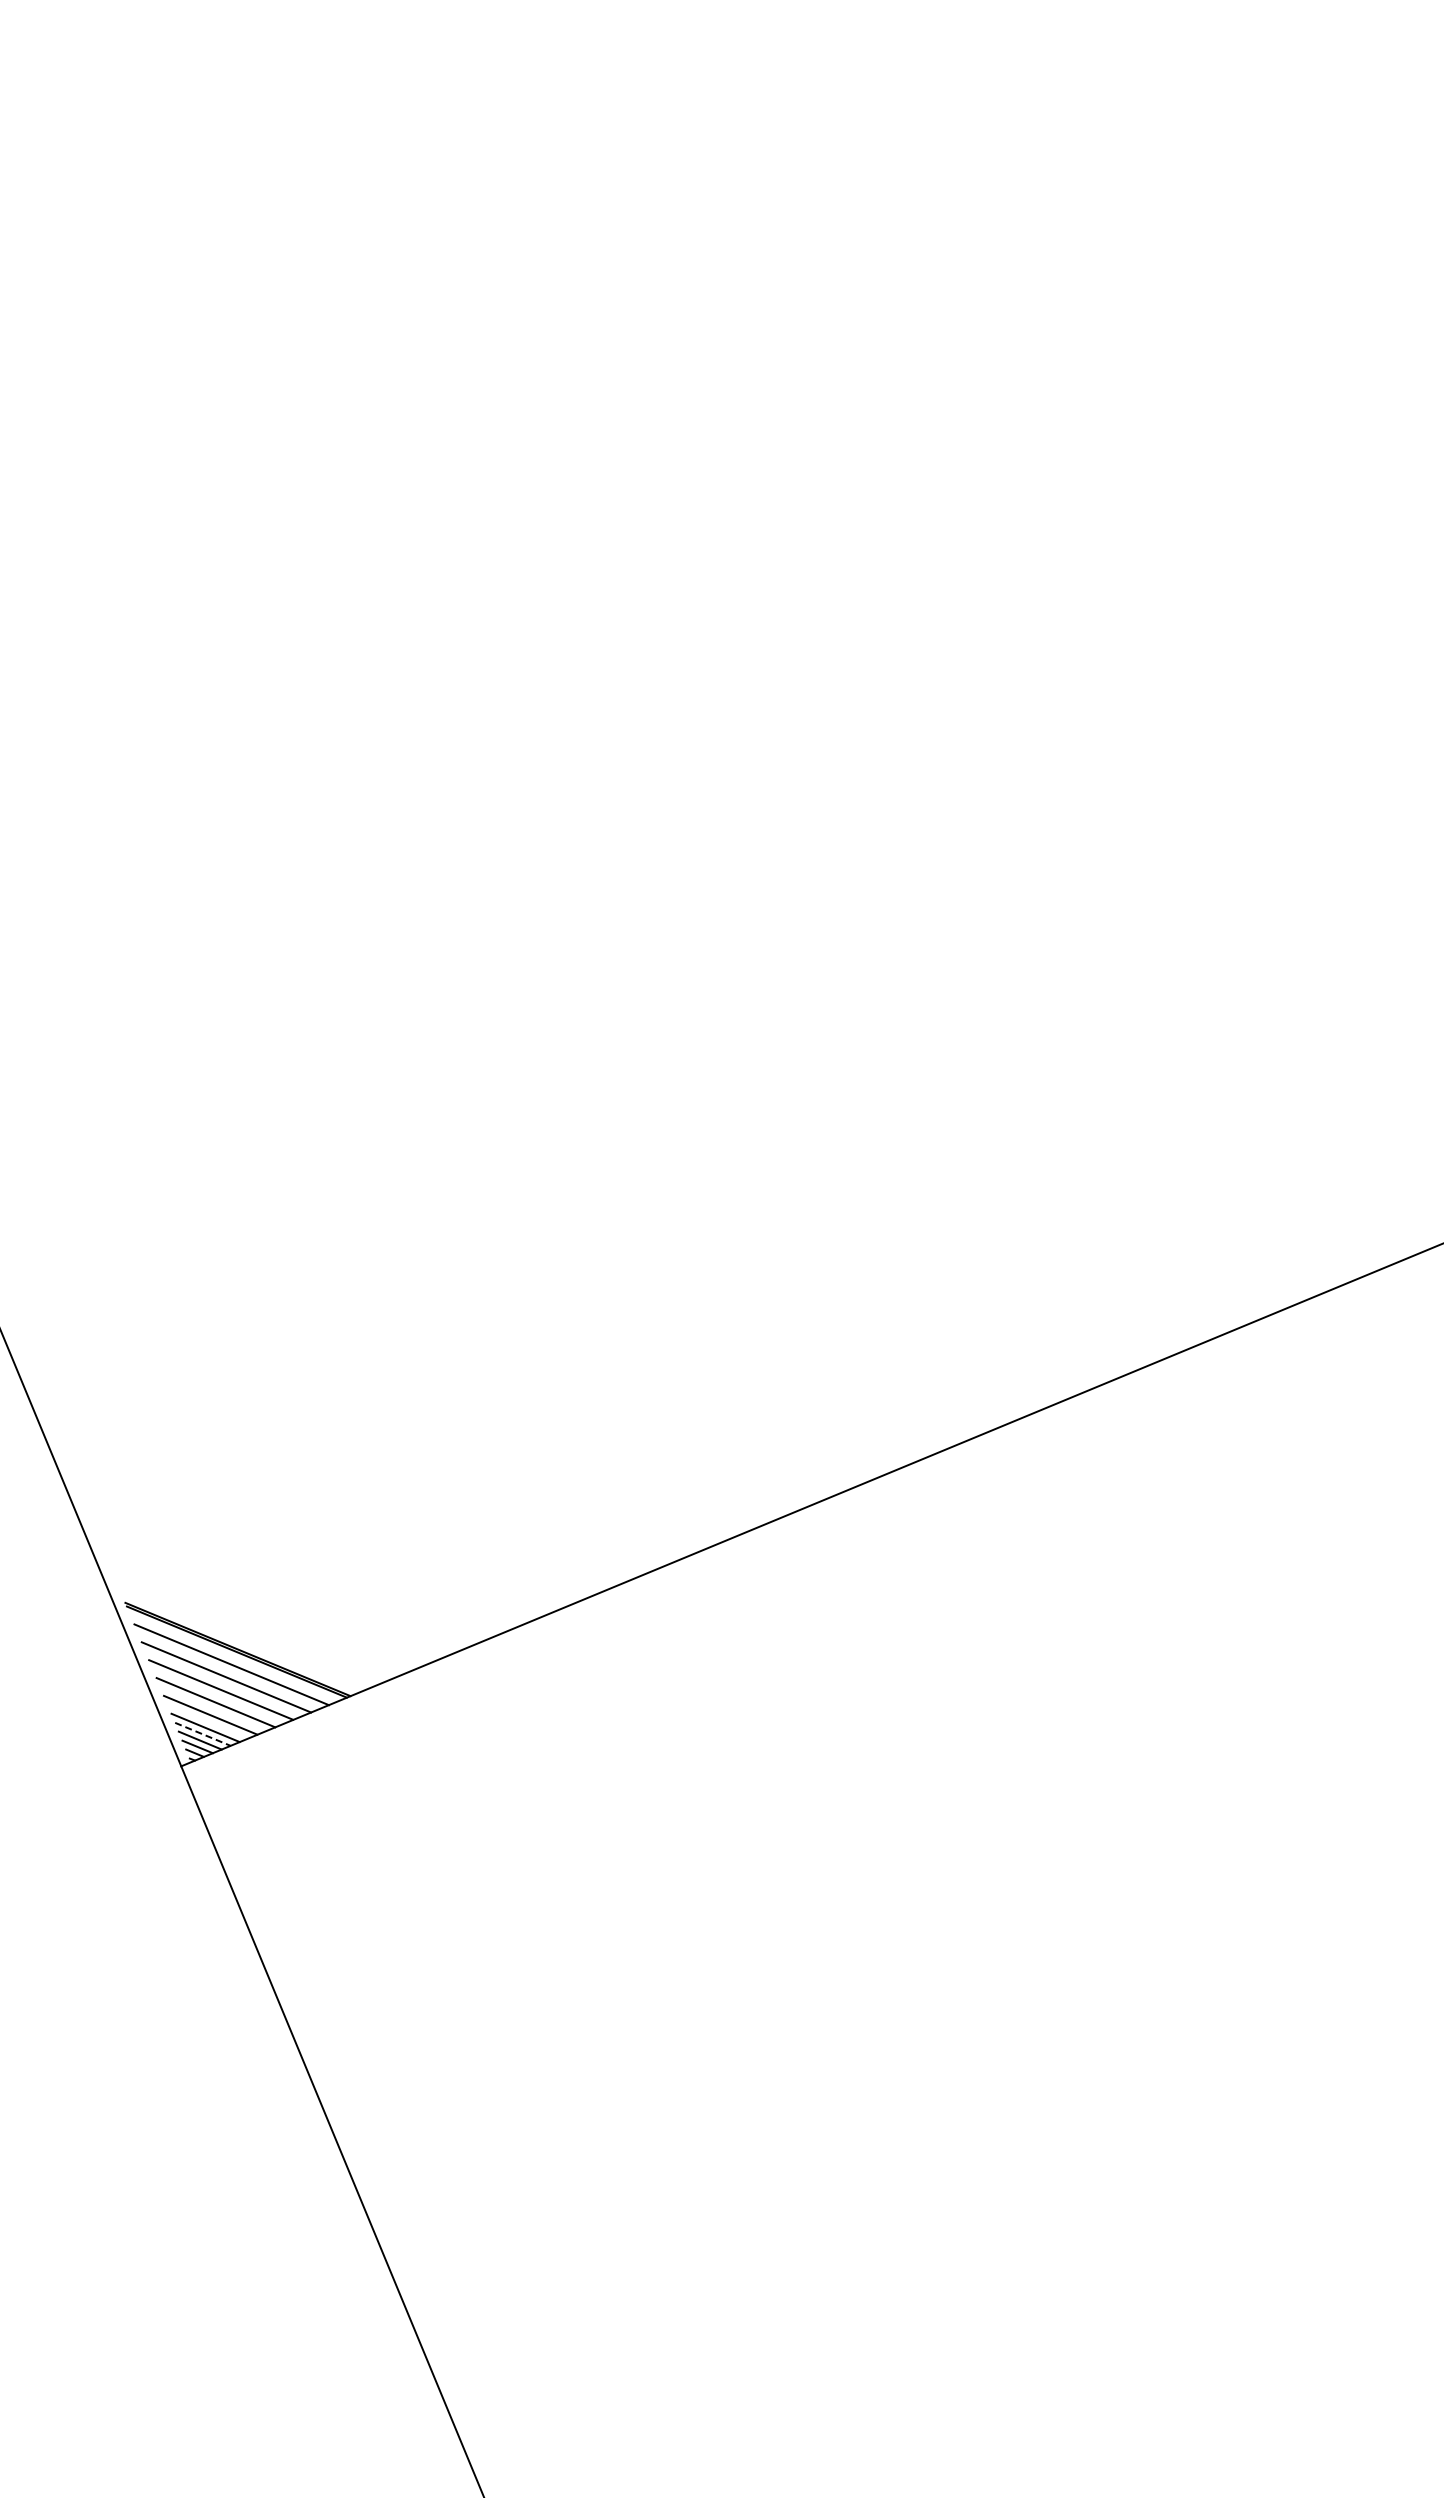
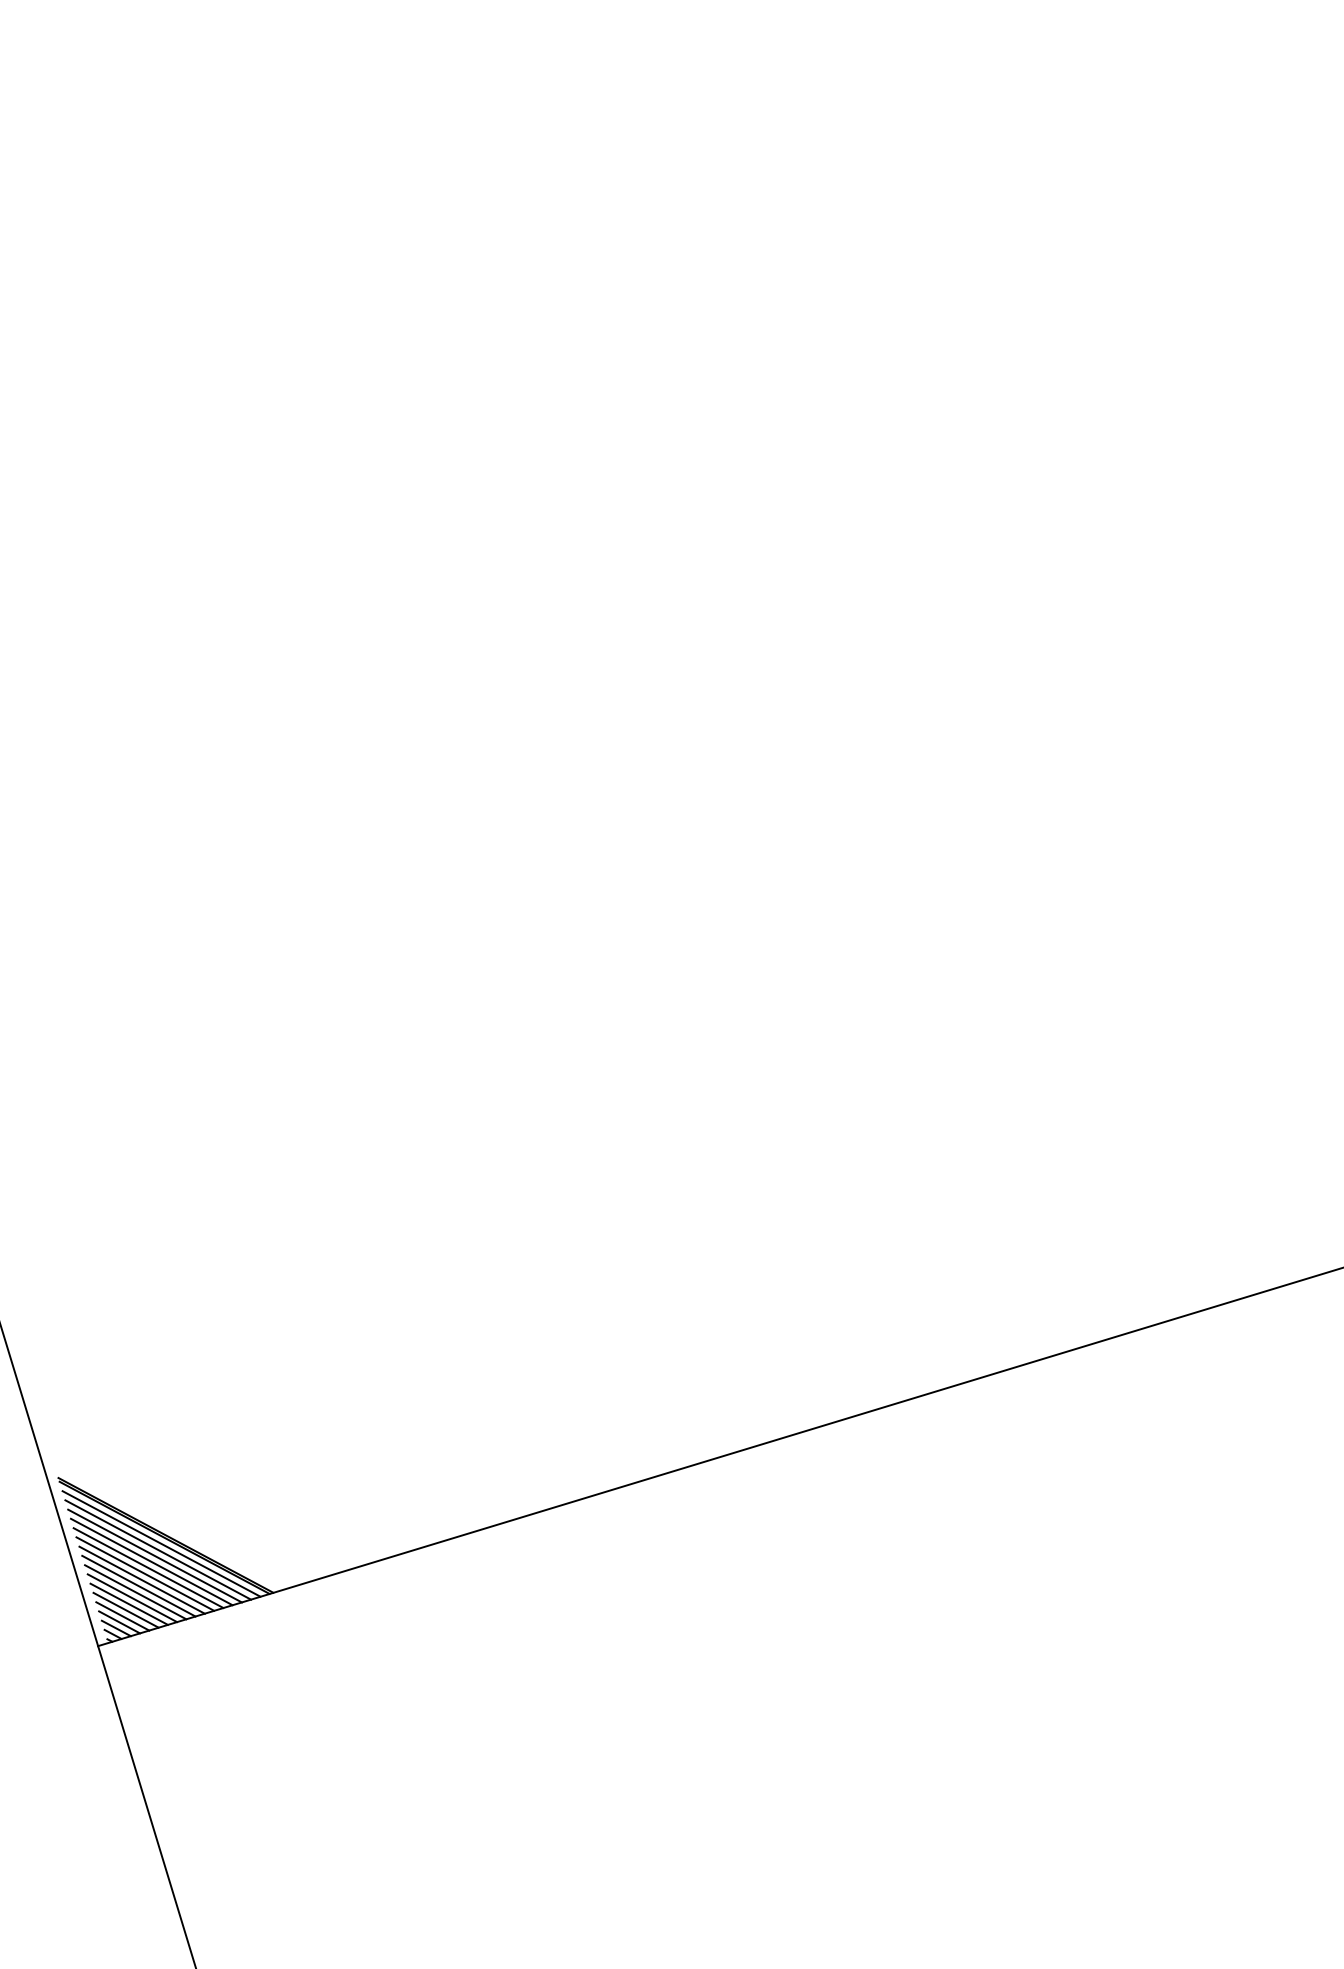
line: (234, 1658) -> (161, 1544), added
line: (229, 1670) -> (155, 1555), added
line: (223, 1683) -> (148, 1567), added
line: (218, 1696) -> (141, 1580), added
line: (213, 1709) -> (135, 1592), added
line: (207, 1721) -> (128, 1604), added
line: (203, 1734) -> (123, 1616), dashed -> solid

